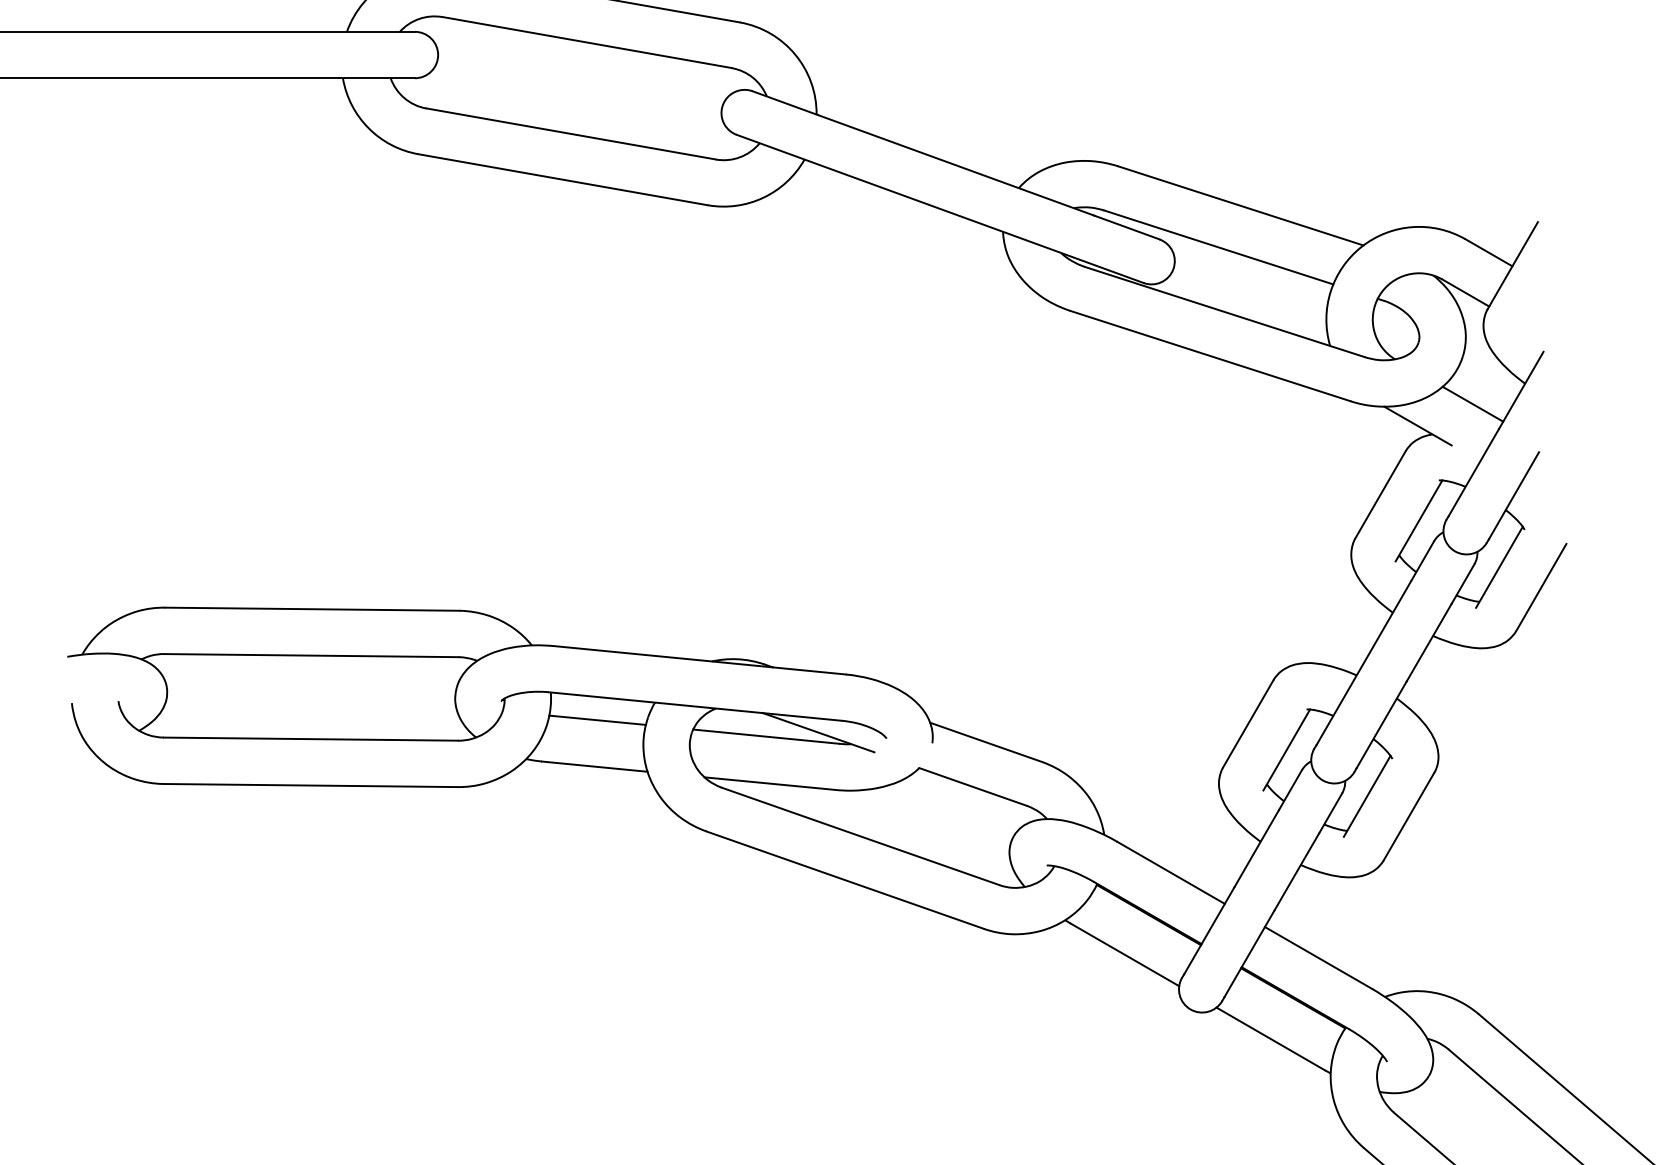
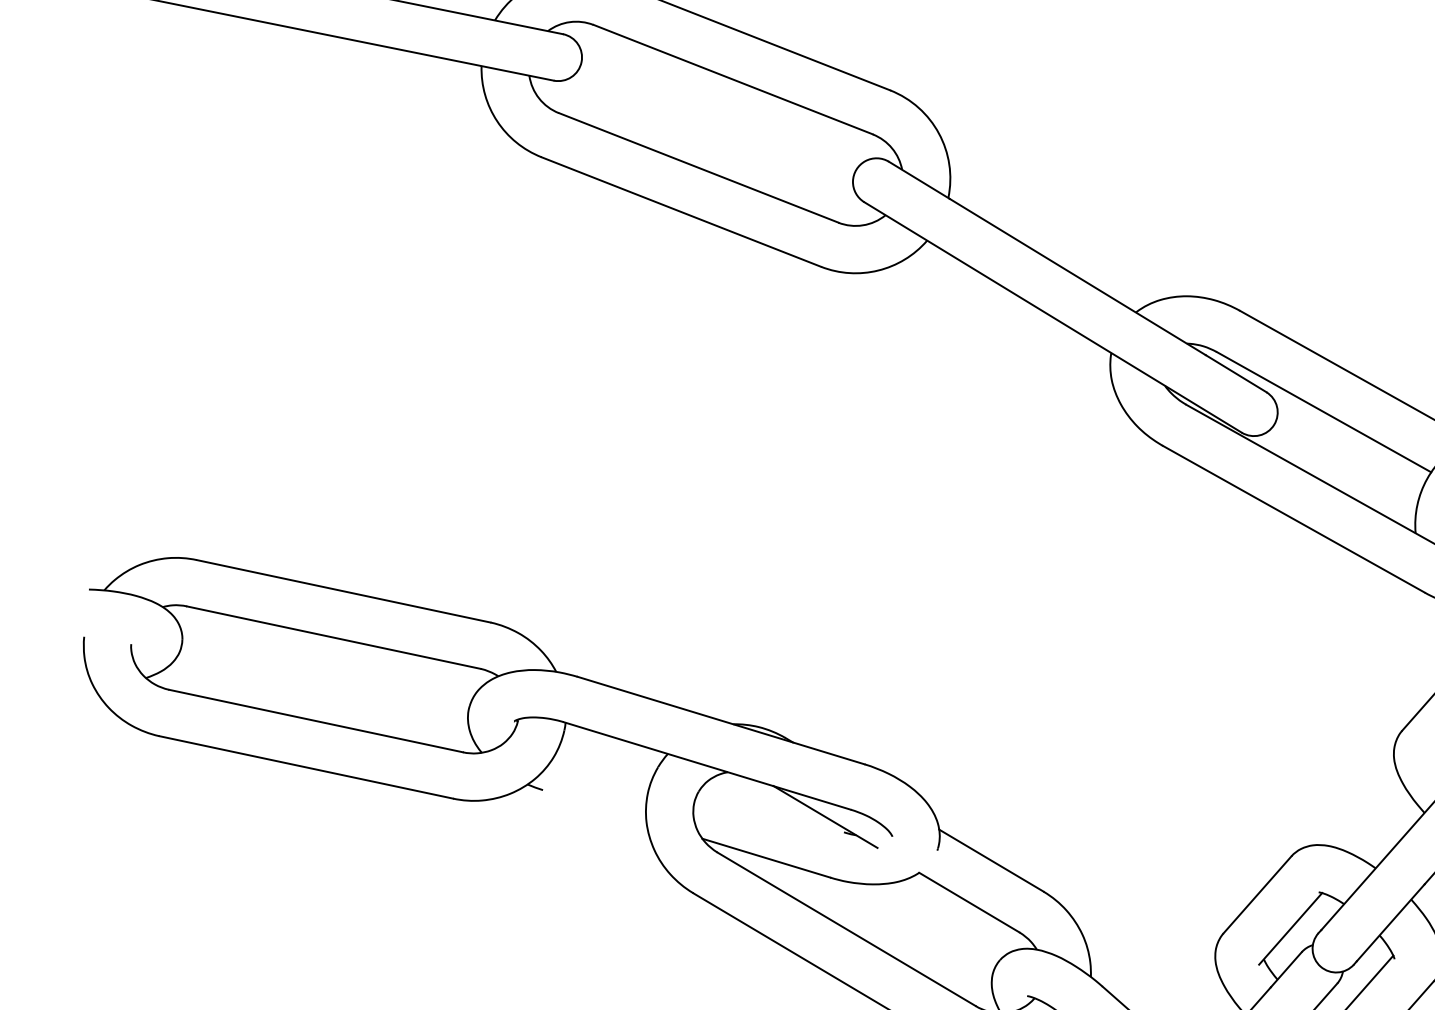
line: (597, 719) -> (606, 759), removed
line: (766, 736) -> (772, 810), removed
line: (594, 766) -> (594, 805), removed

